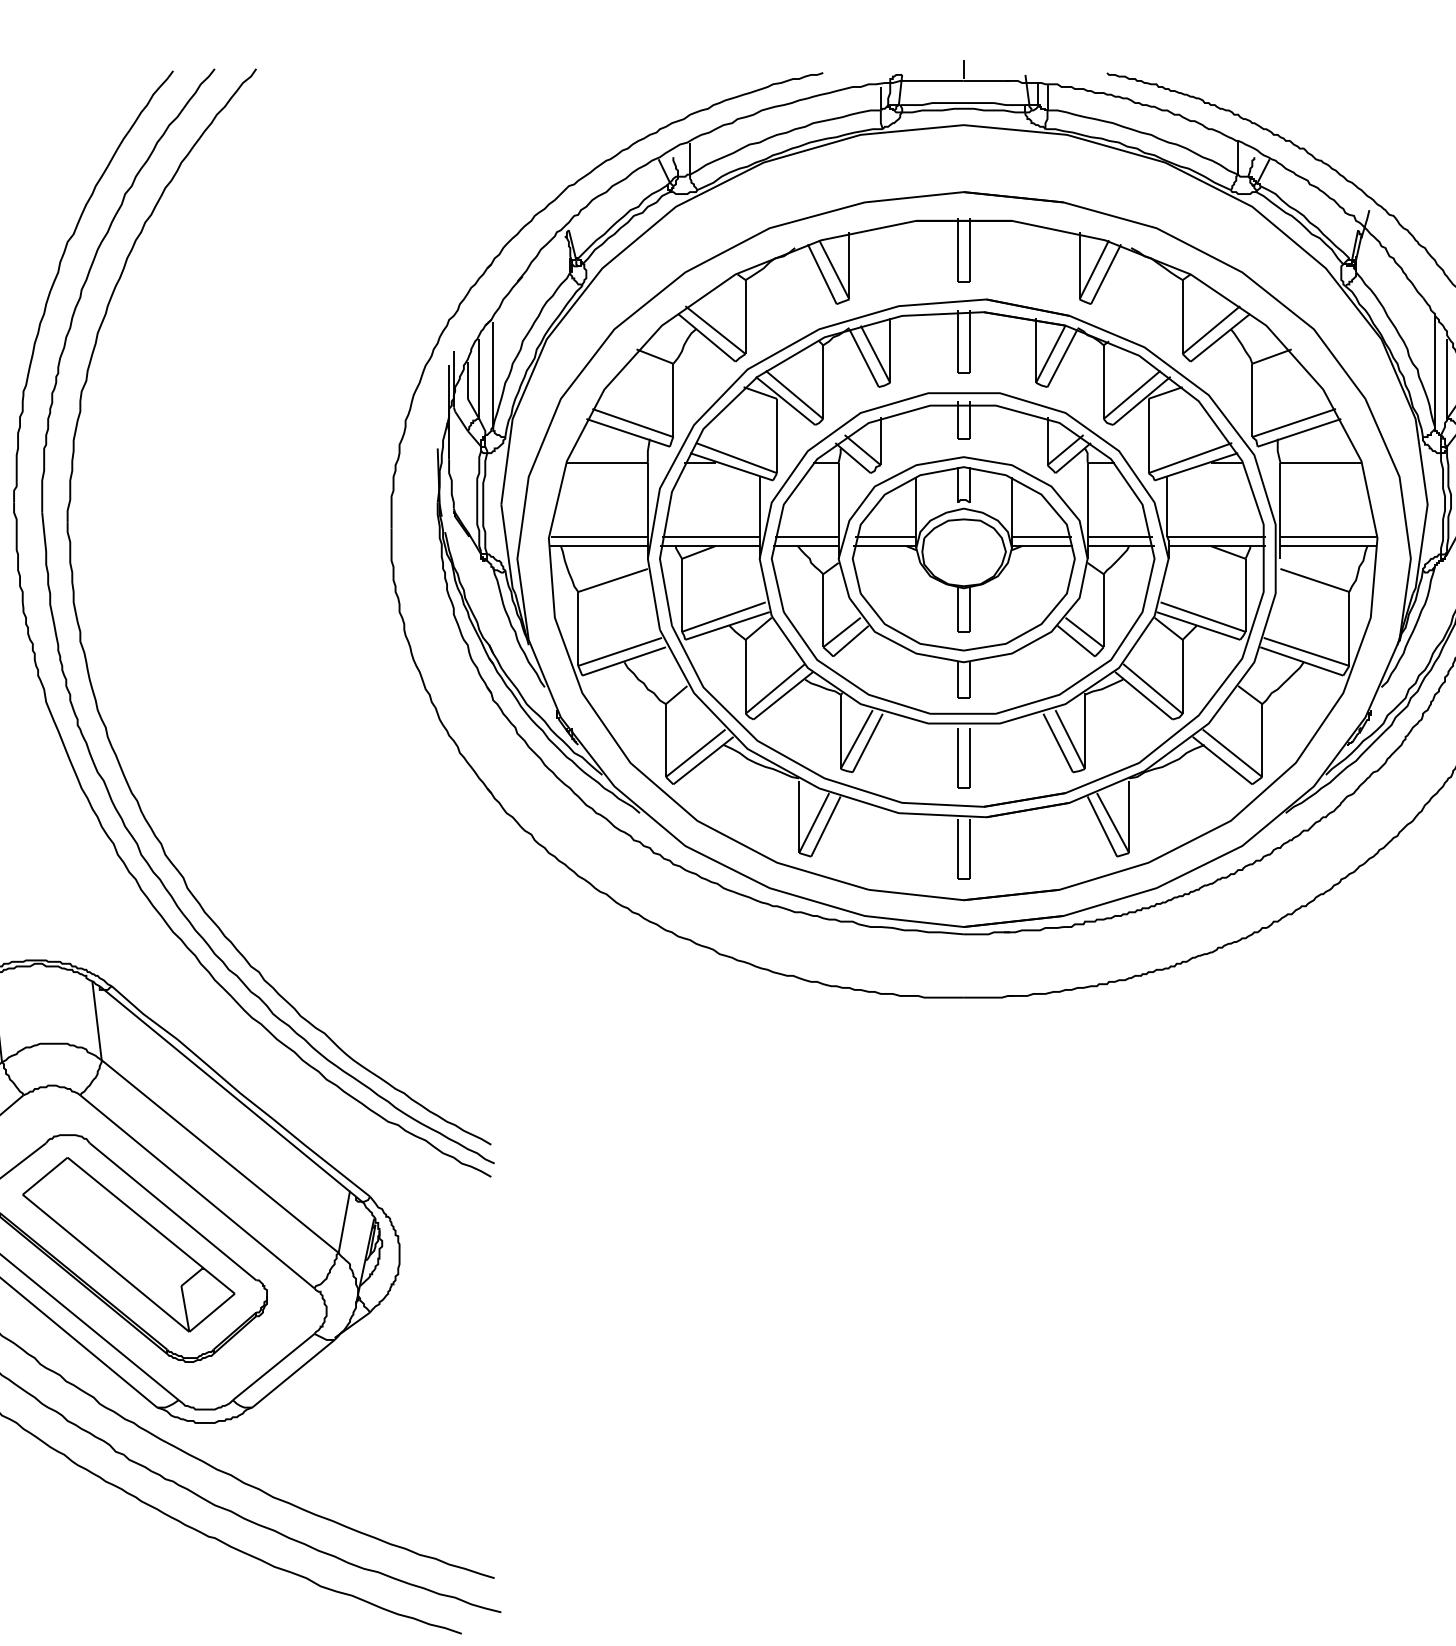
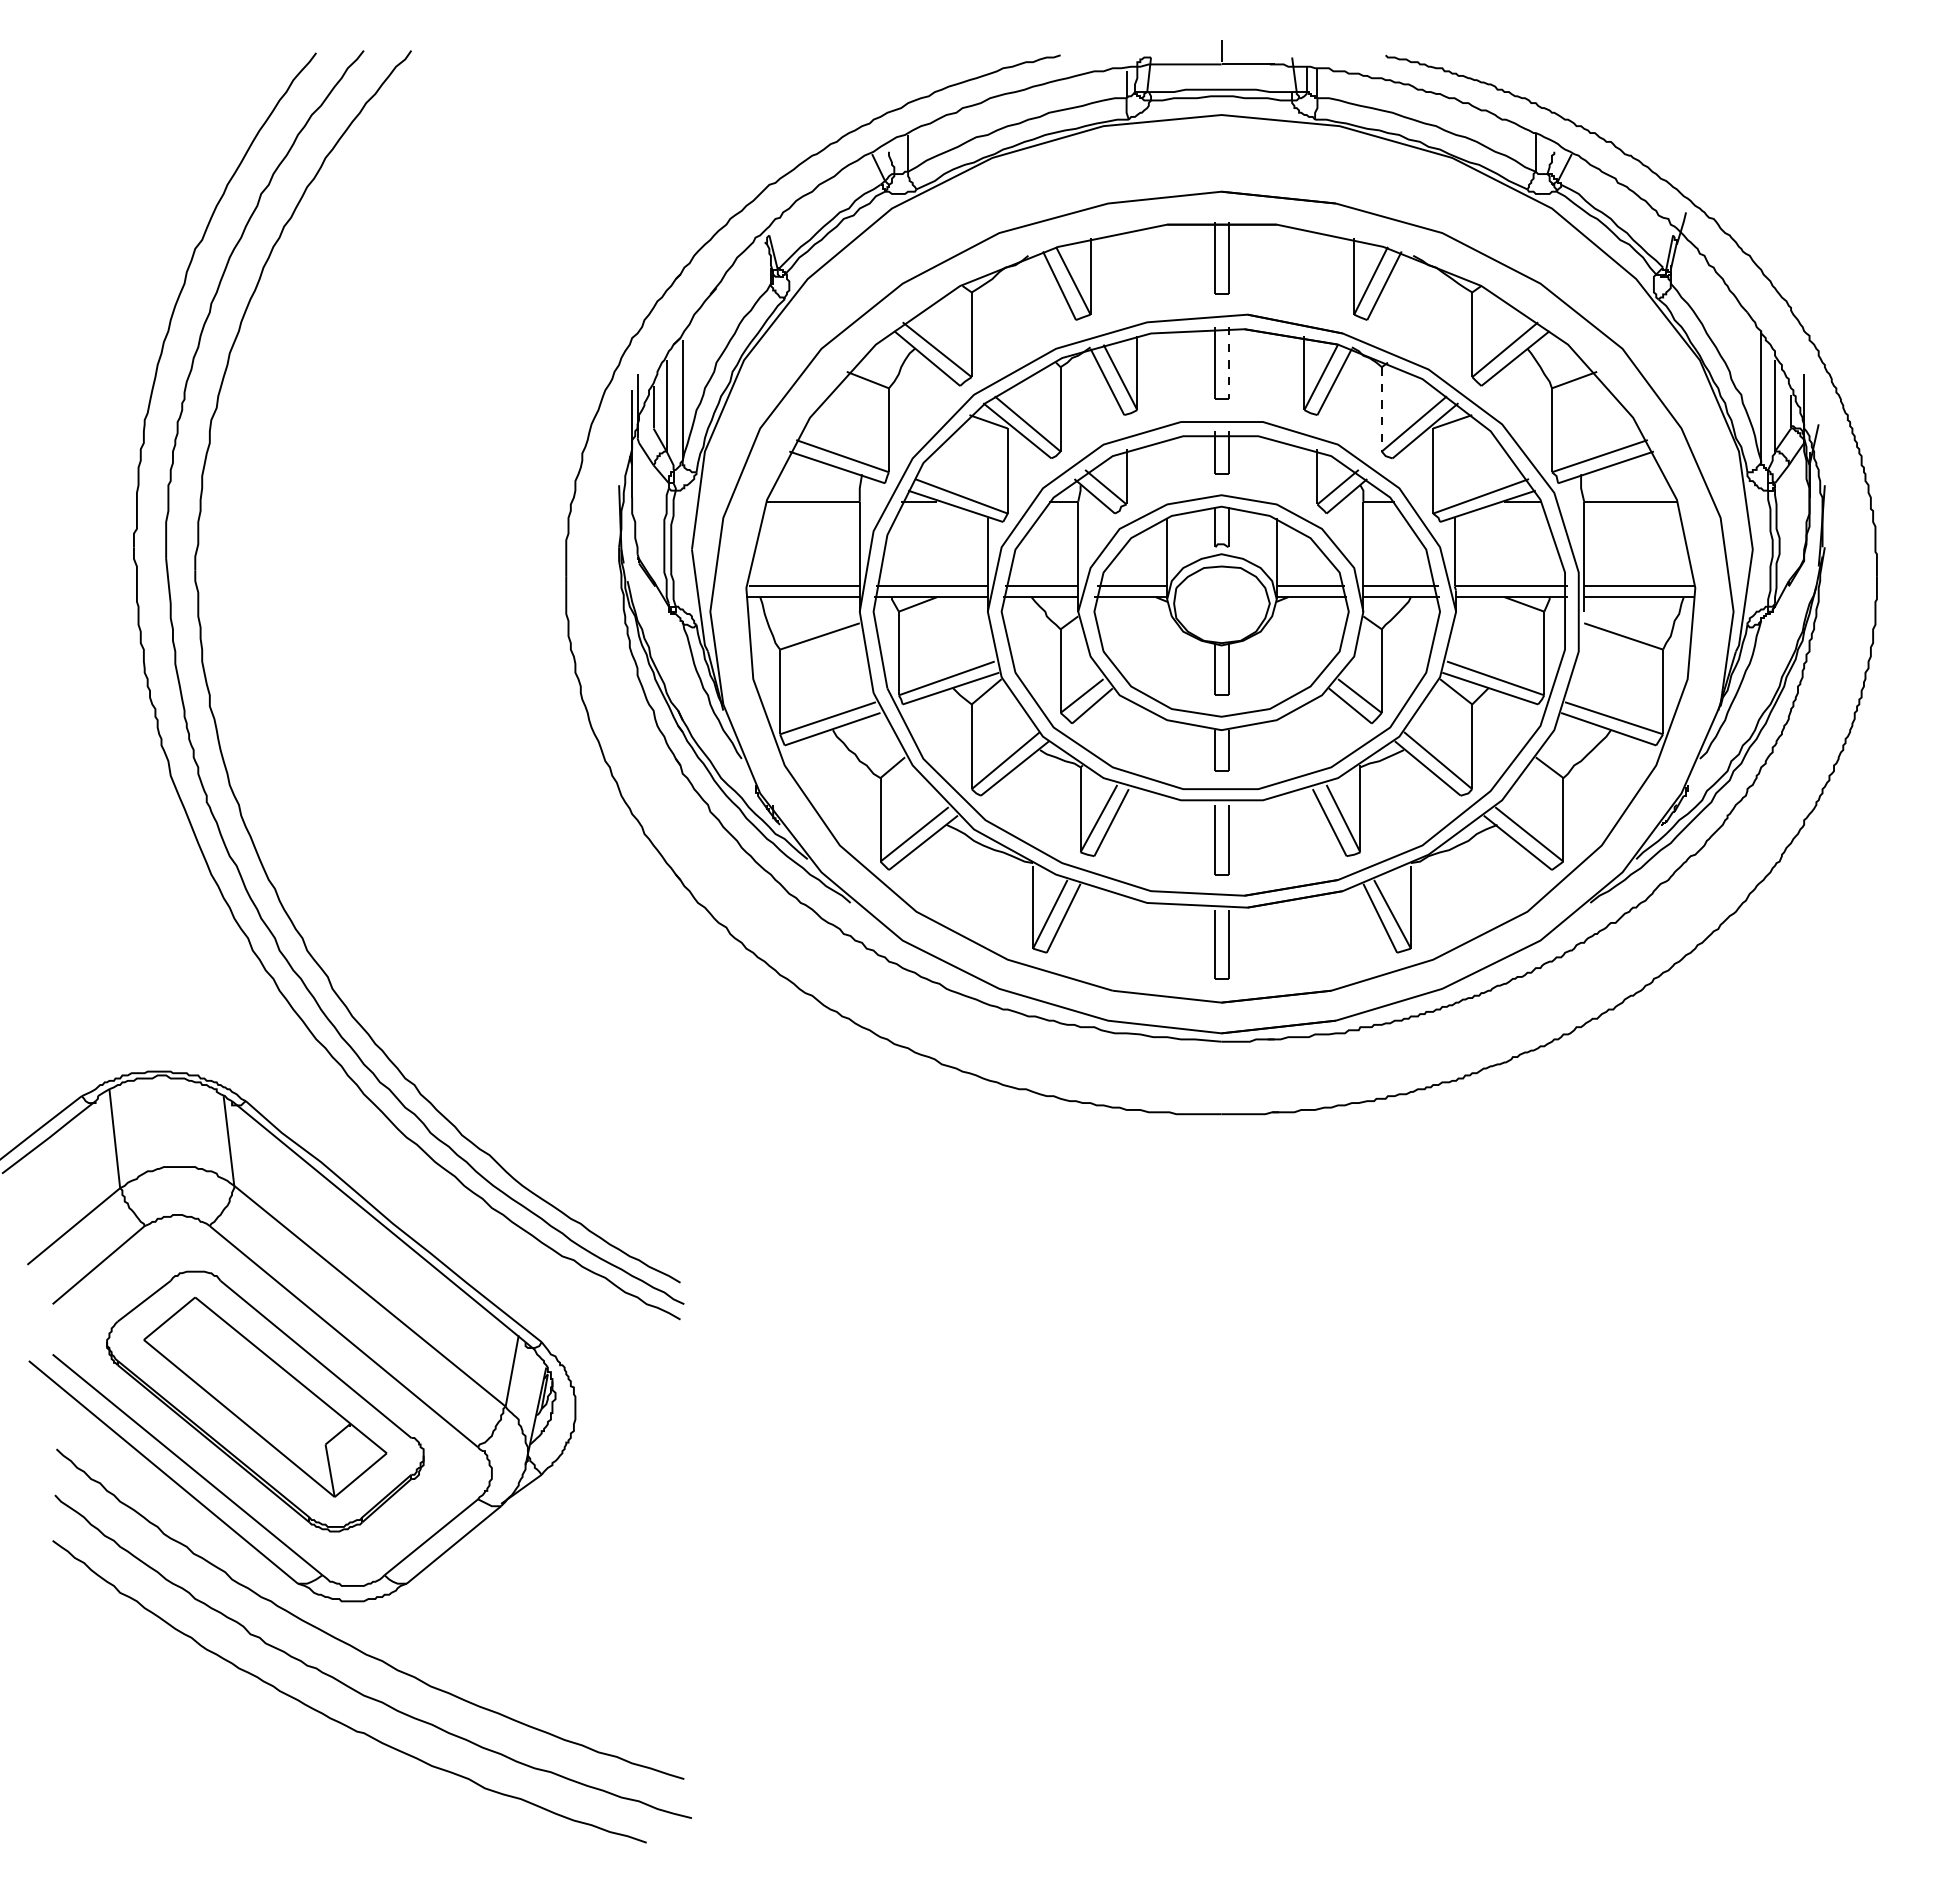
line: (969, 342) -> (1228, 363), solid -> dashed
line: (1103, 382) -> (1381, 409), solid -> dashed

